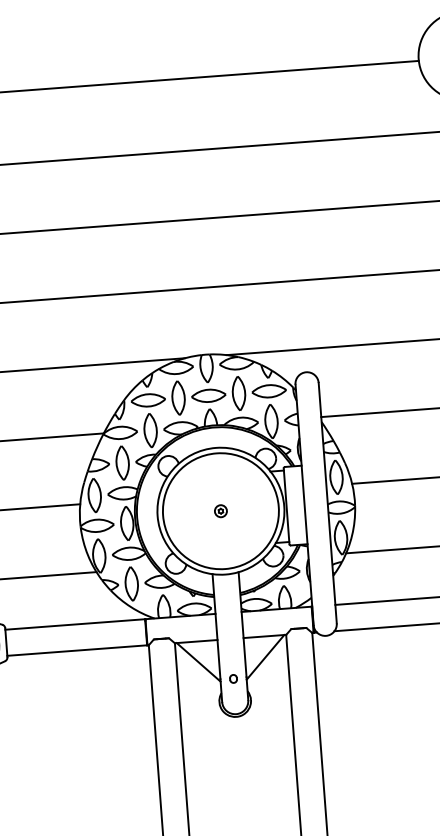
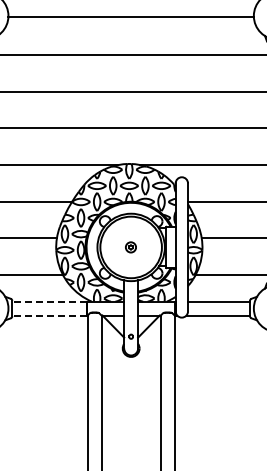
part: (221, 511) -> (131, 247), size x1.6
line: (75, 624) -> (49, 301), solid -> dashed
line: (77, 650) -> (49, 315), solid -> dashed

